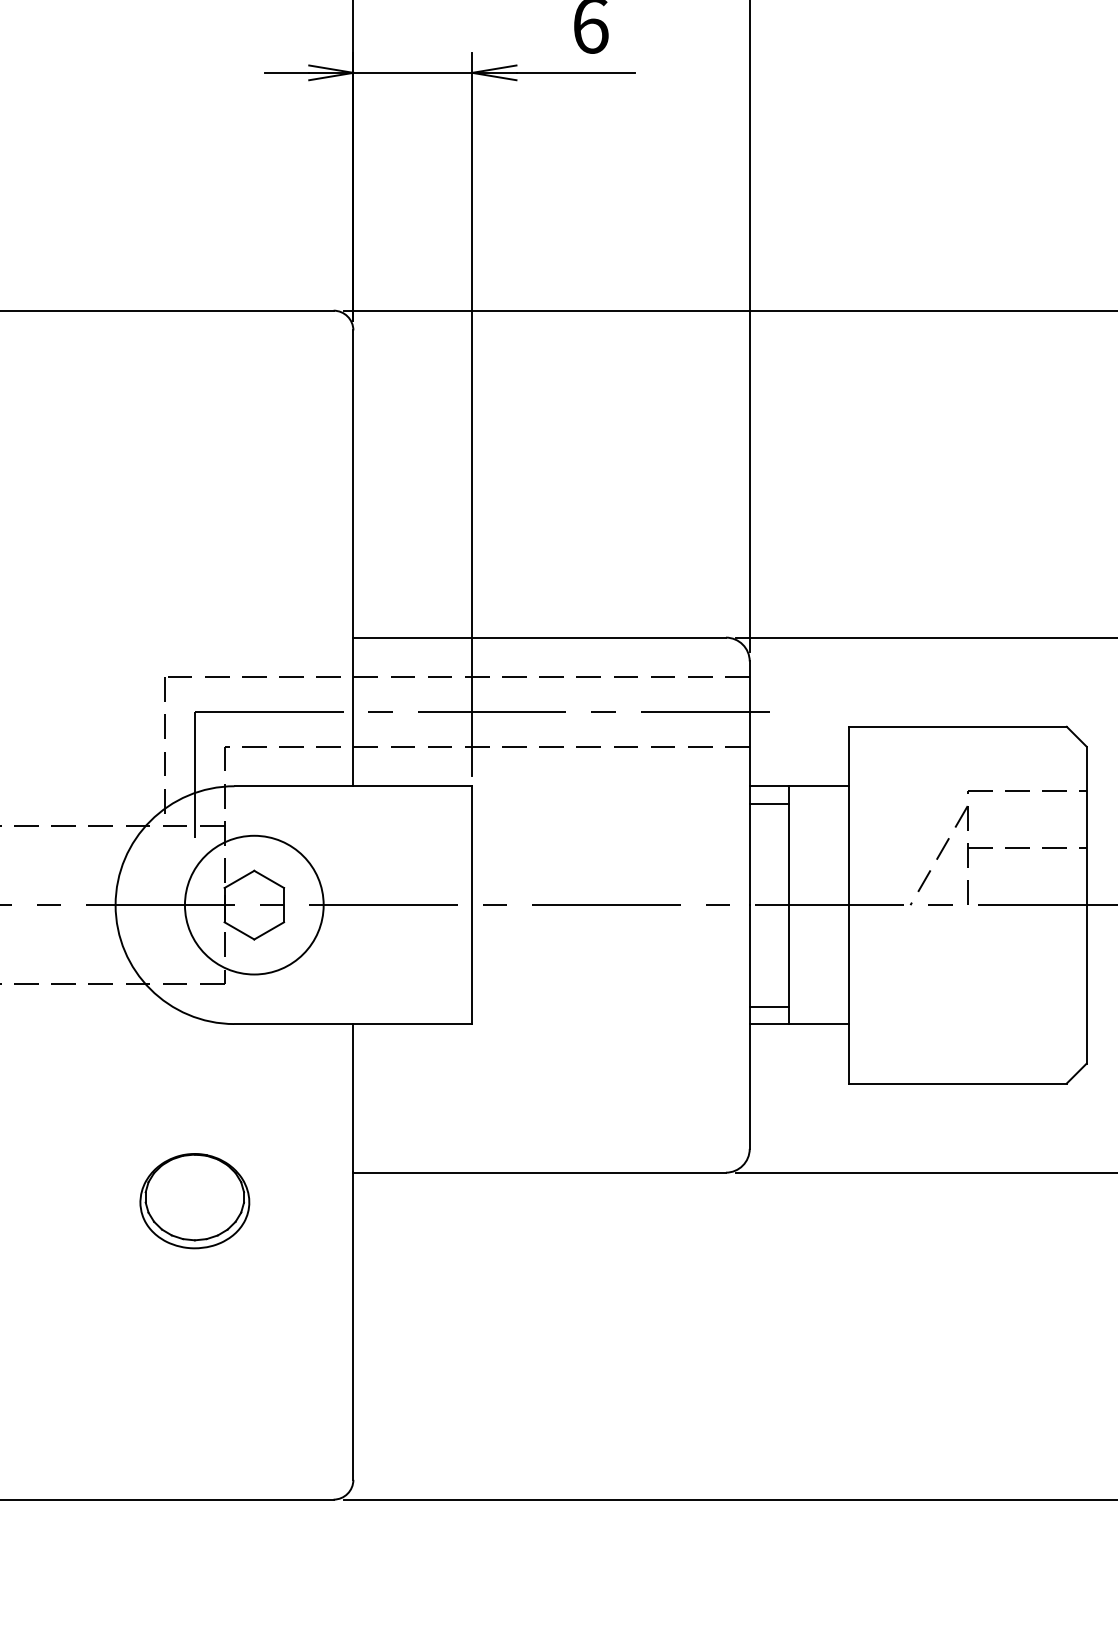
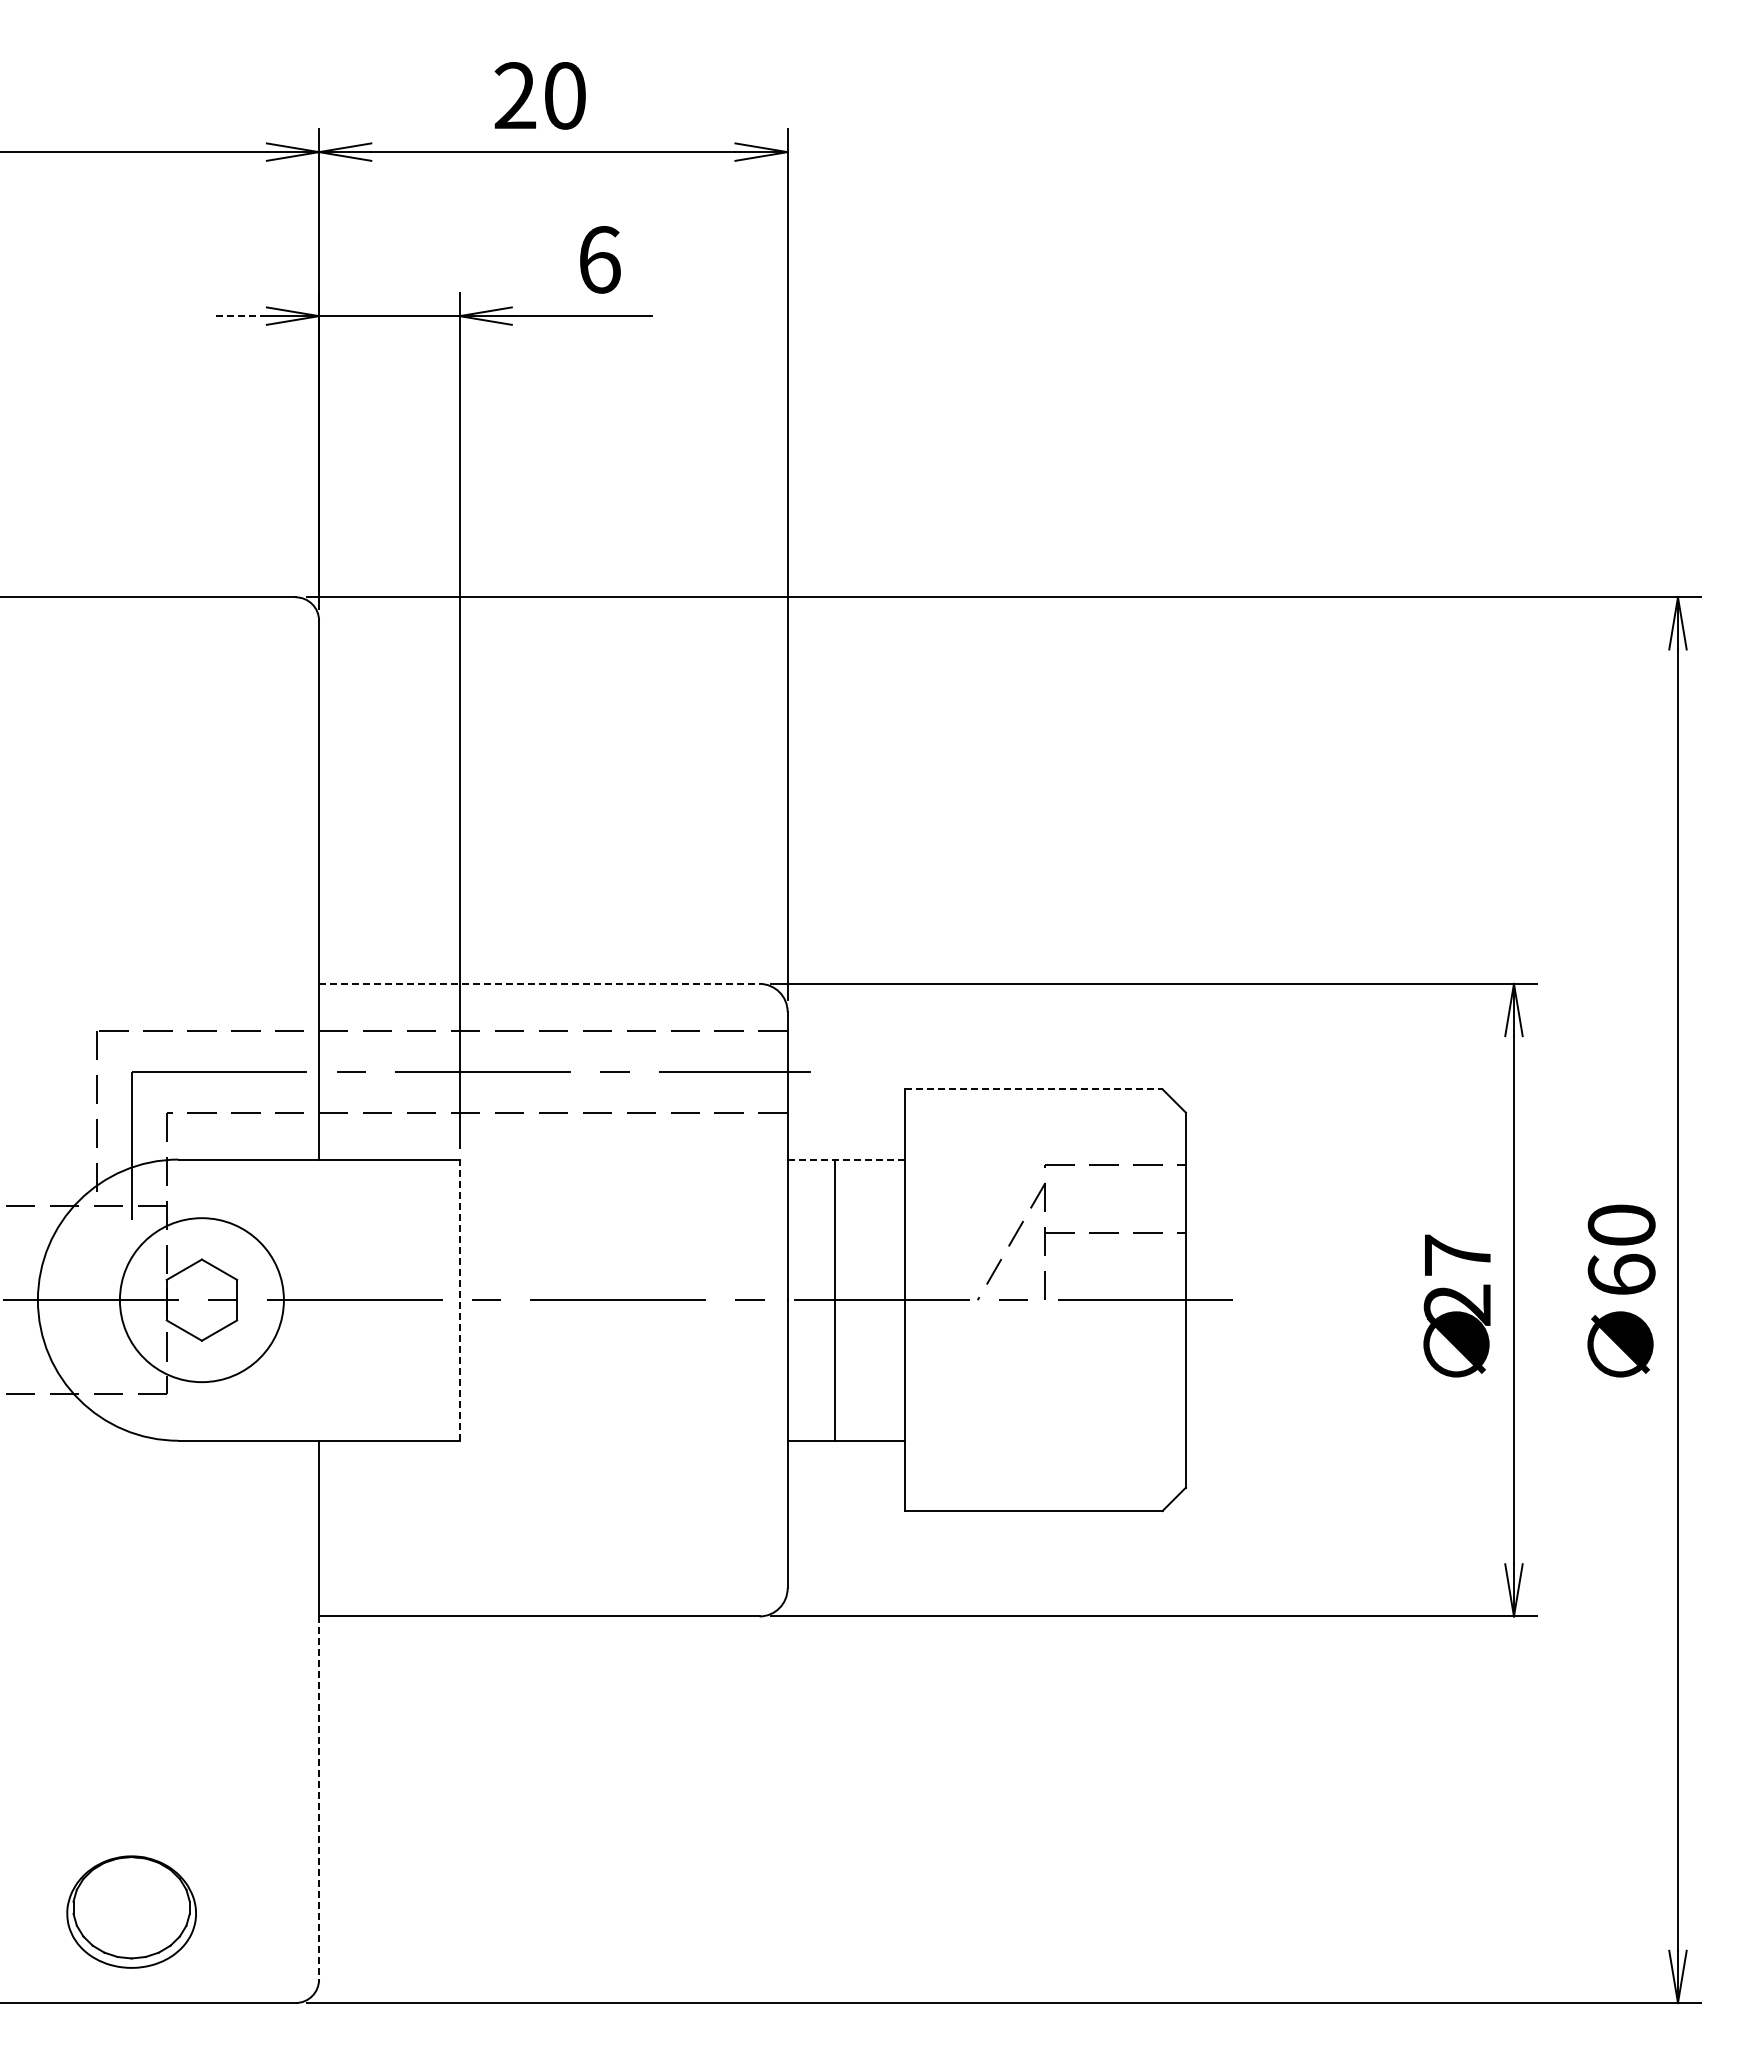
line: (286, 73) -> (240, 316), solid -> dashed
line: (539, 637) -> (539, 983), solid -> dashed
line: (957, 726) -> (1033, 1089), solid -> dashed
line: (799, 786) -> (846, 1159), solid -> dashed
line: (769, 803) -> (810, 1180), removed
line: (472, 905) -> (459, 1300), solid -> dashed
line: (769, 1006) -> (810, 1420), removed
part: (194, 1200) -> (131, 1911), moved
line: (353, 1325) -> (319, 1797), solid -> dashed

